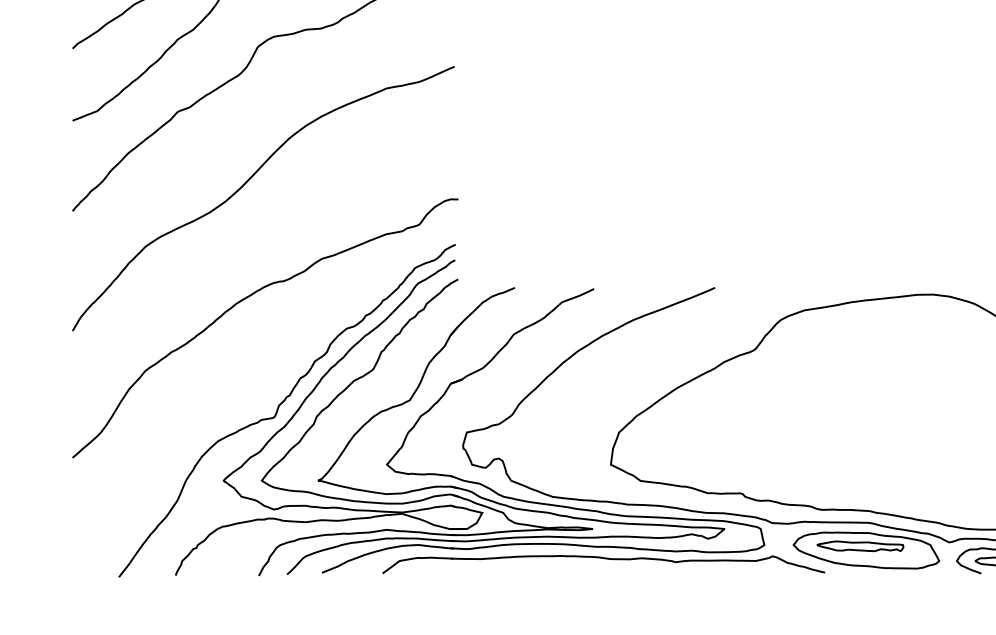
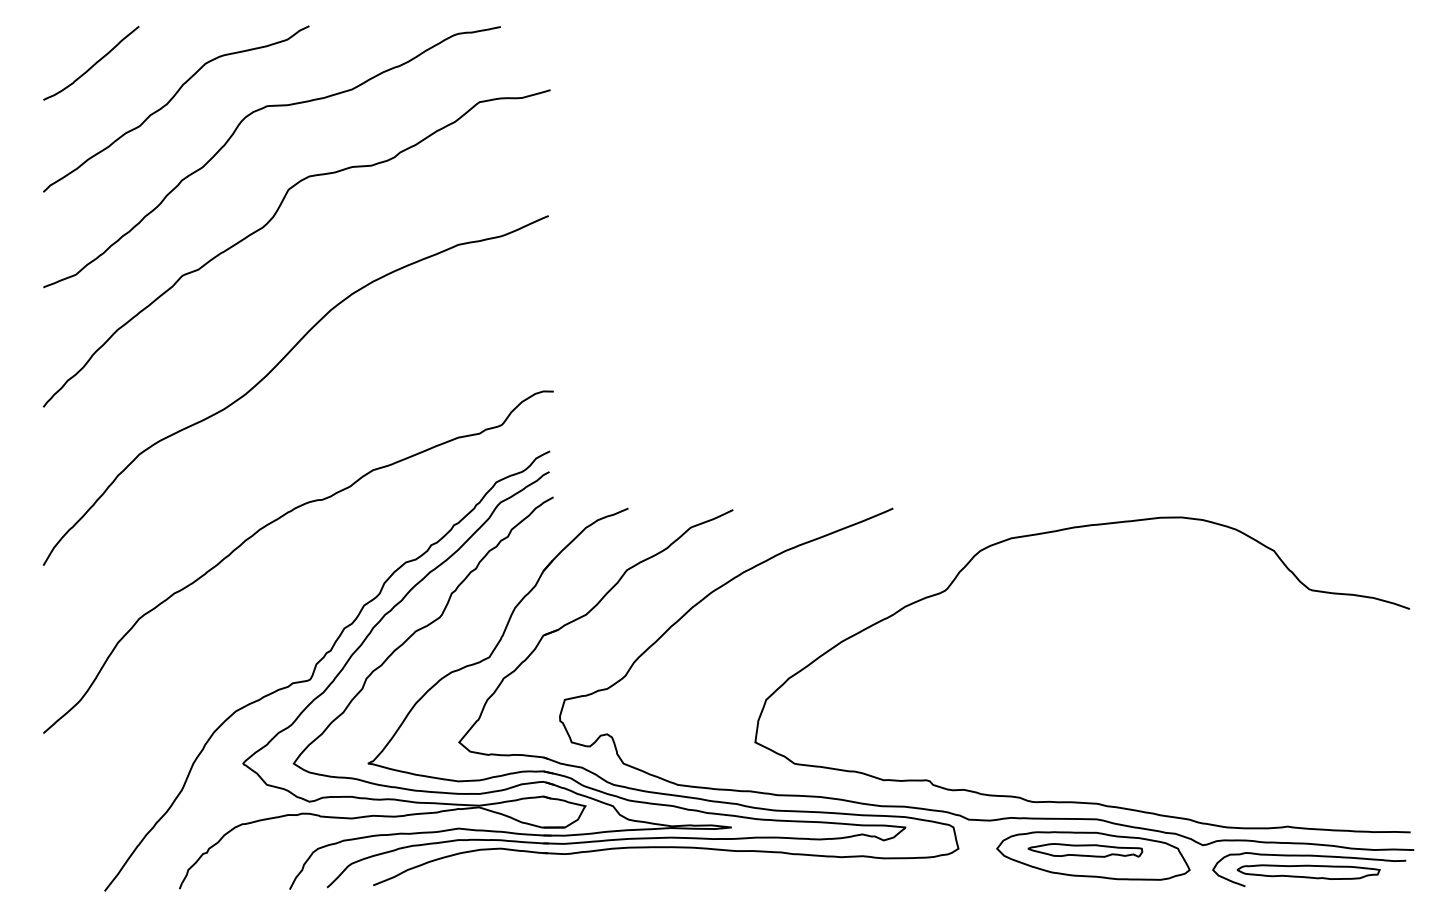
part: (604, 559) -> (747, 867), removed

